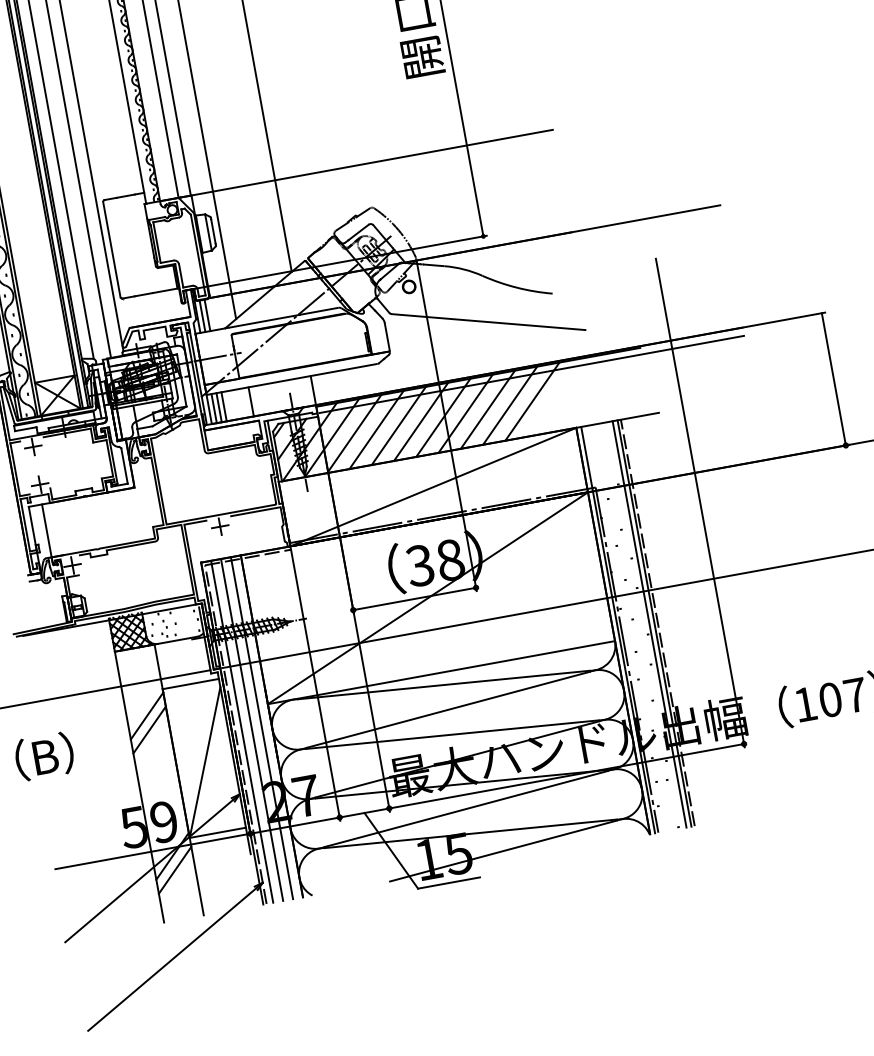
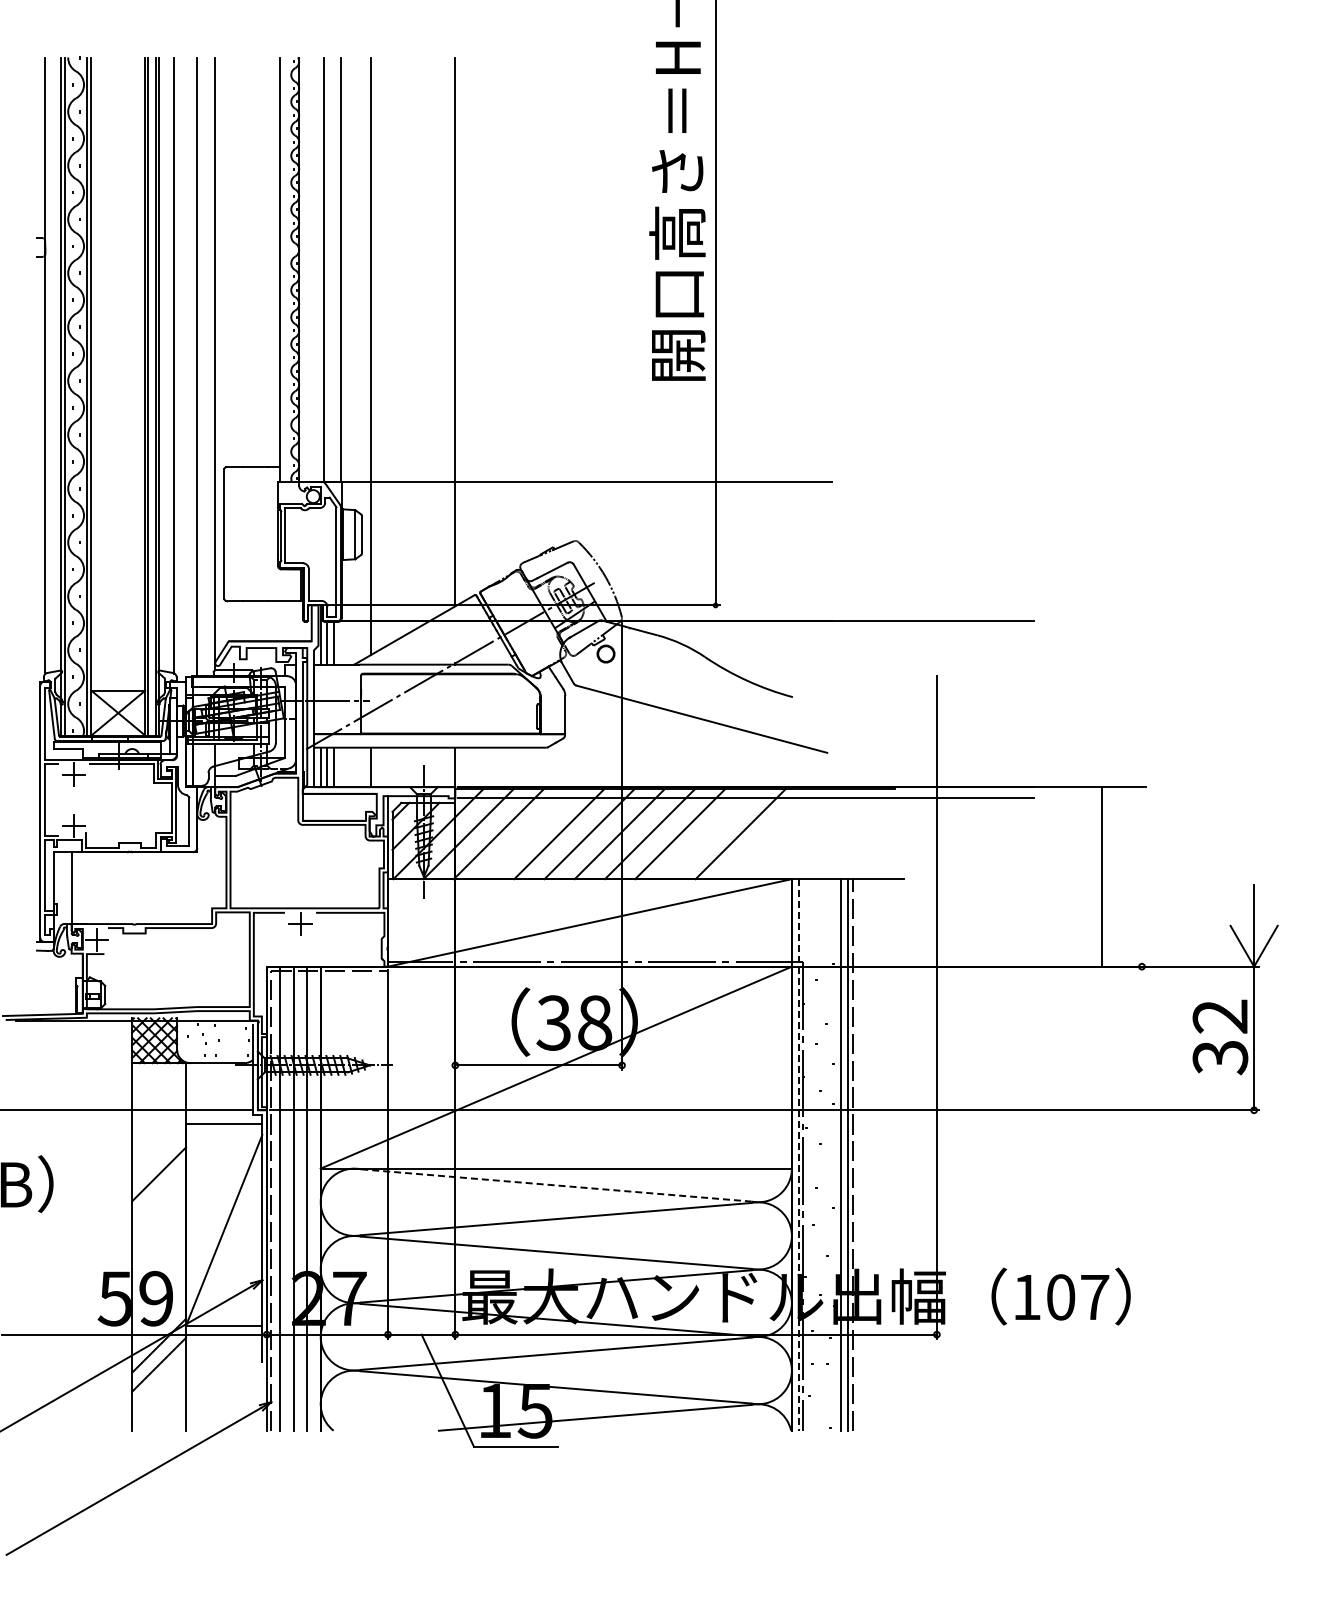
line: (833, 379) -> (1101, 876), moved
line: (510, 405) -> (710, 834), removed
line: (376, 430) -> (528, 834), removed
line: (618, 629) -> (798, 1154), solid -> dashed
line: (443, 685) -> (556, 1185), solid -> dashed
line: (147, 716) -> (159, 1155), removed

